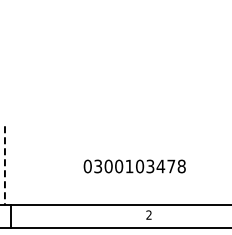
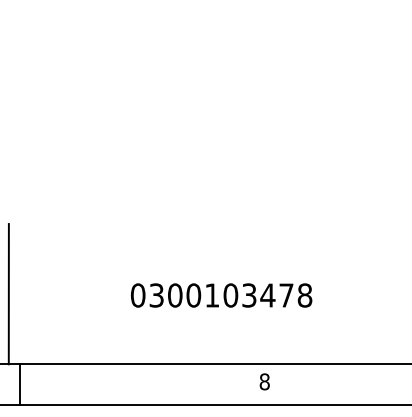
line: (4, 165) -> (8, 293), dashed -> solid
text: (134, 166) -> (221, 295), moved
text: (148, 214) -> (263, 380), 2 -> 8

